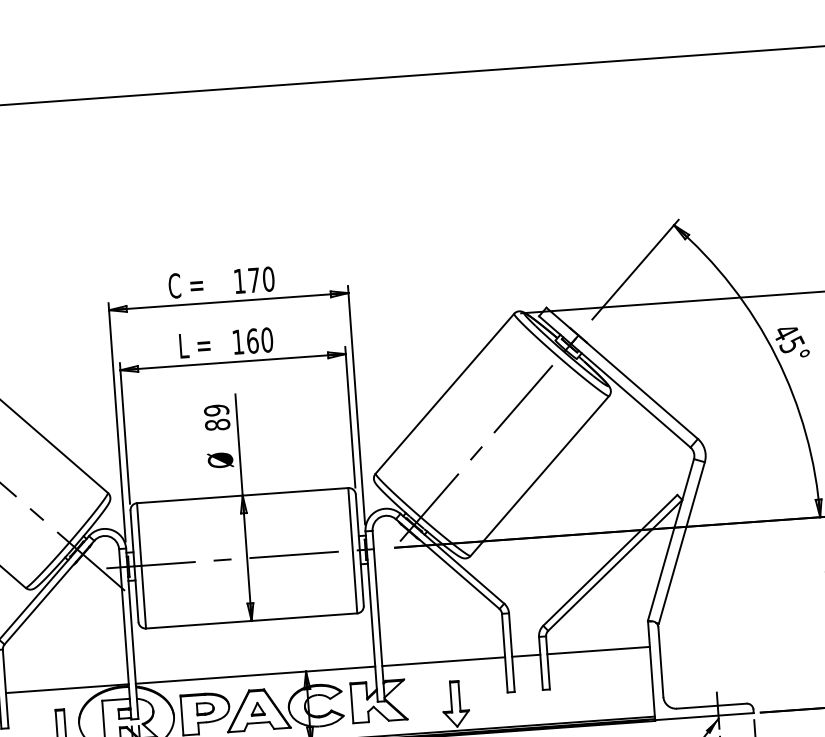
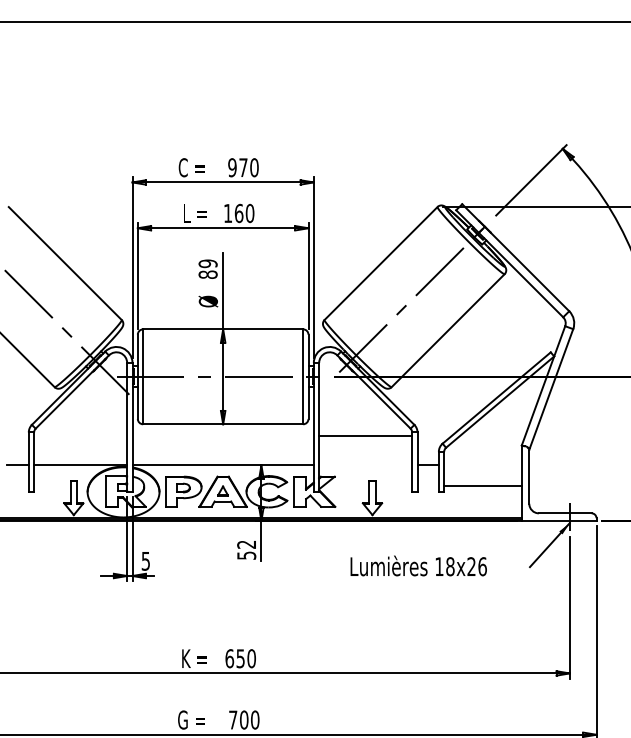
text: (239, 281) -> (232, 167), 170 -> 970
line: (597, 650) -> (482, 486), moved
line: (443, 661) -> (365, 436), moved

